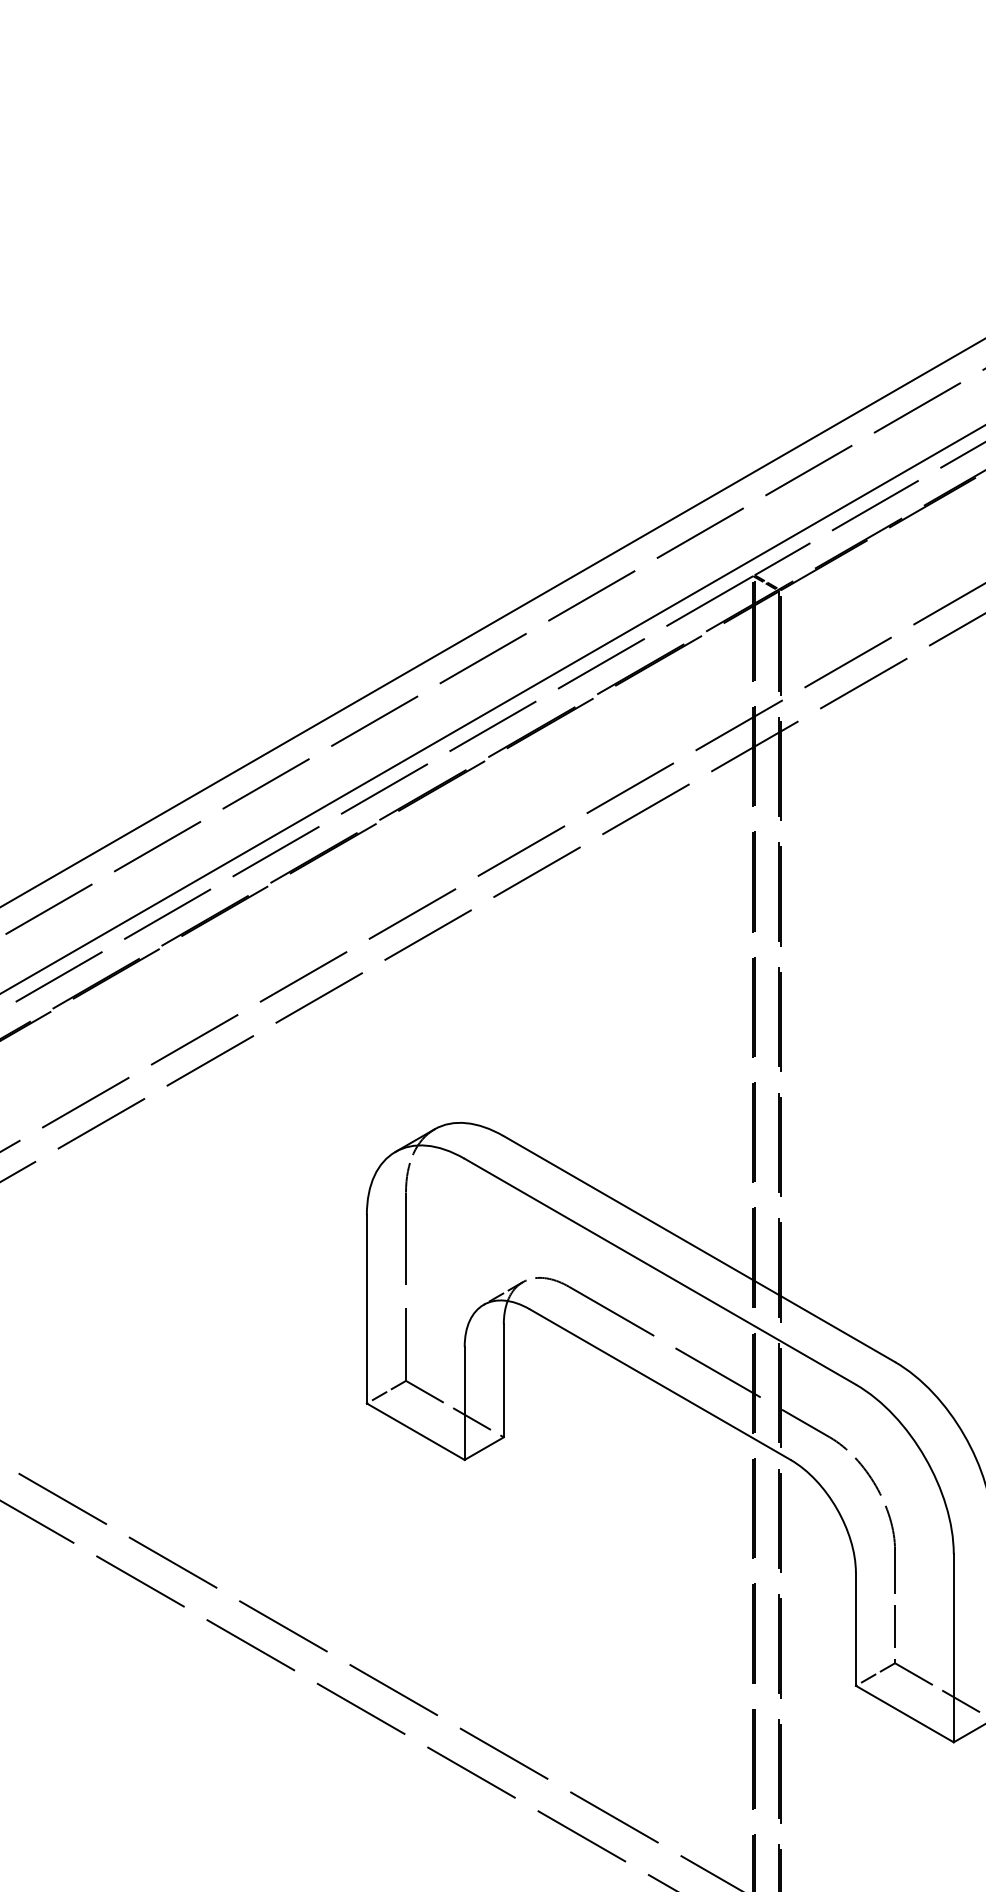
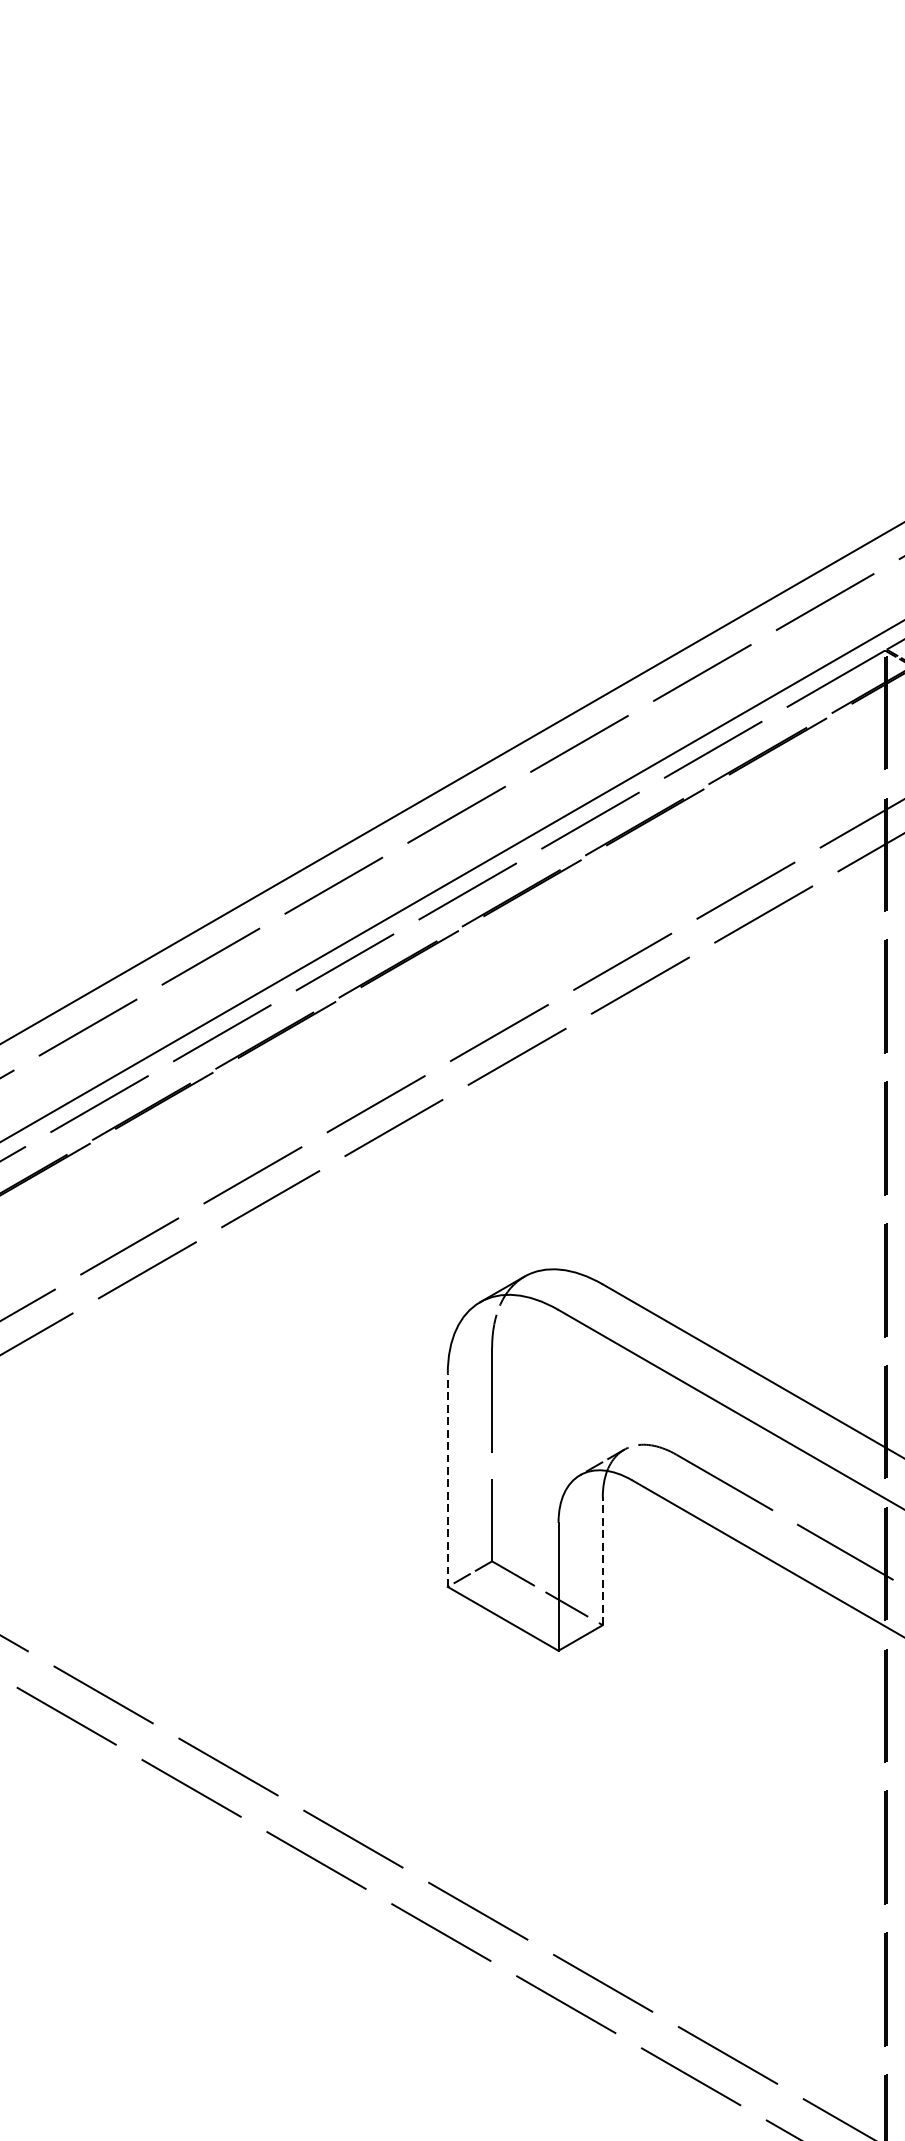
line: (366, 1308) -> (447, 1479), solid -> dashed
line: (503, 1380) -> (602, 1560), solid -> dashed

